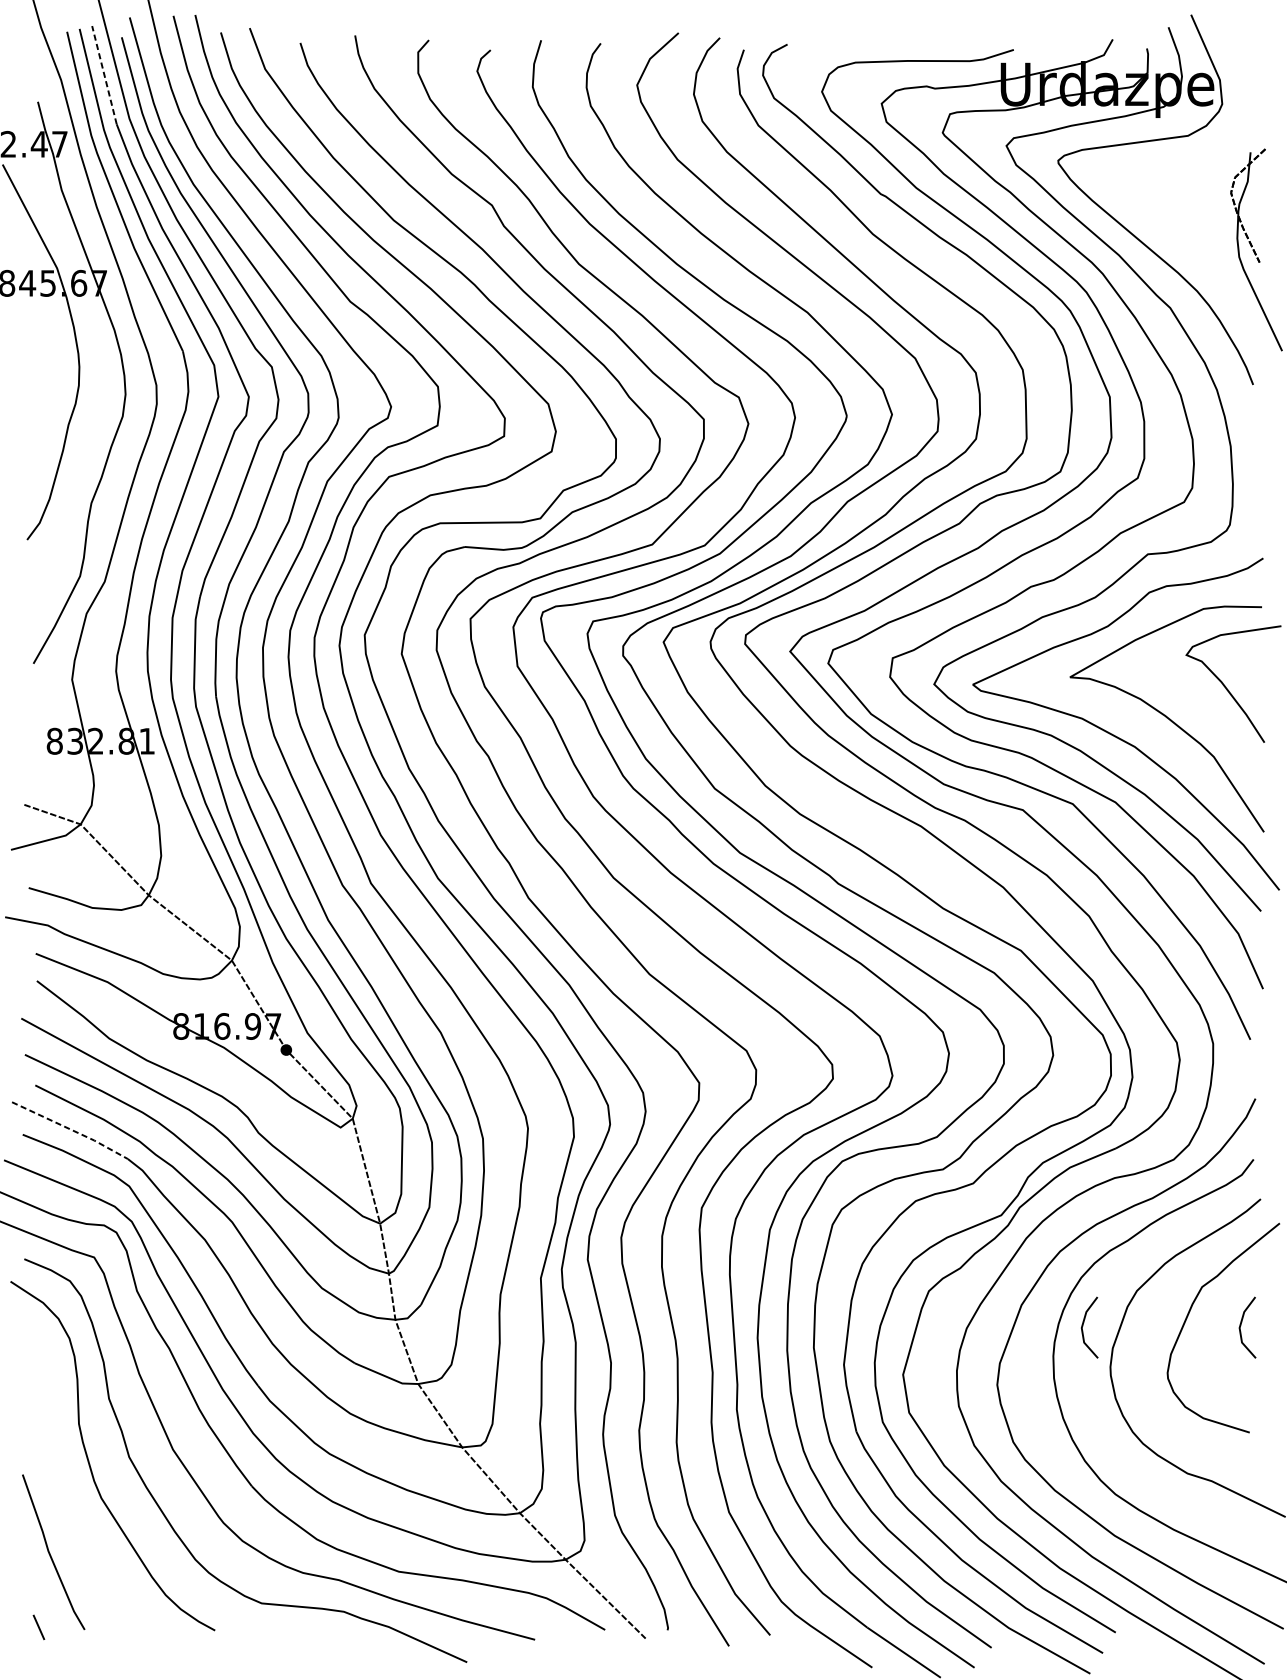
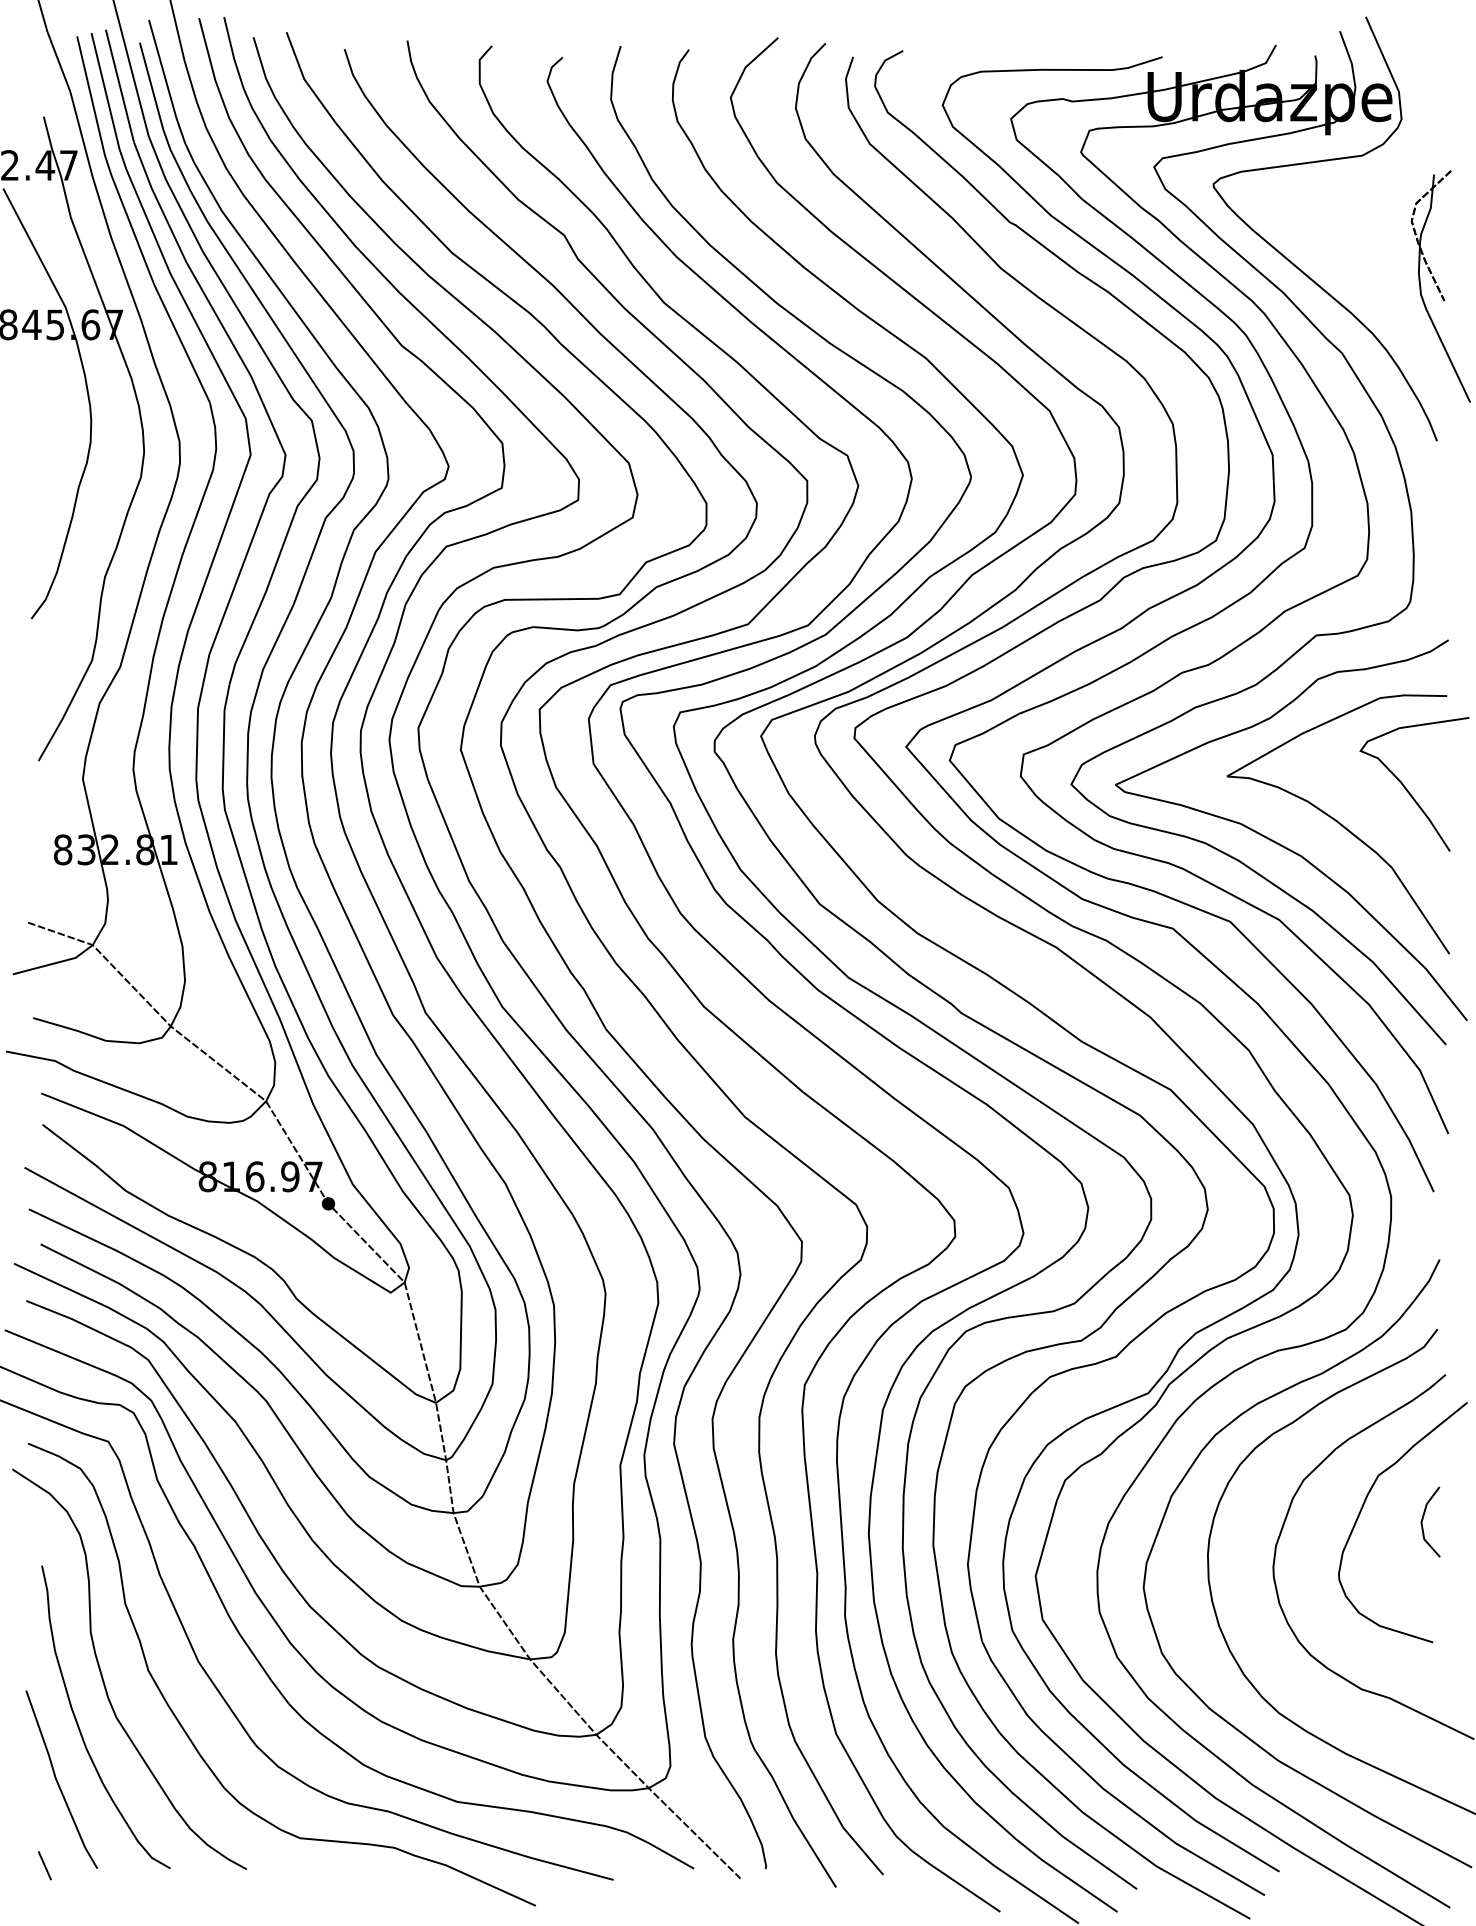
line: (104, 74) -> (119, 85), dashed -> solid
line: (70, 1130) -> (81, 1295), dashed -> solid
line: (1083, 1325) -> (1242, 1519), removed
curve: (69, 1505) -> (79, 1726), added

